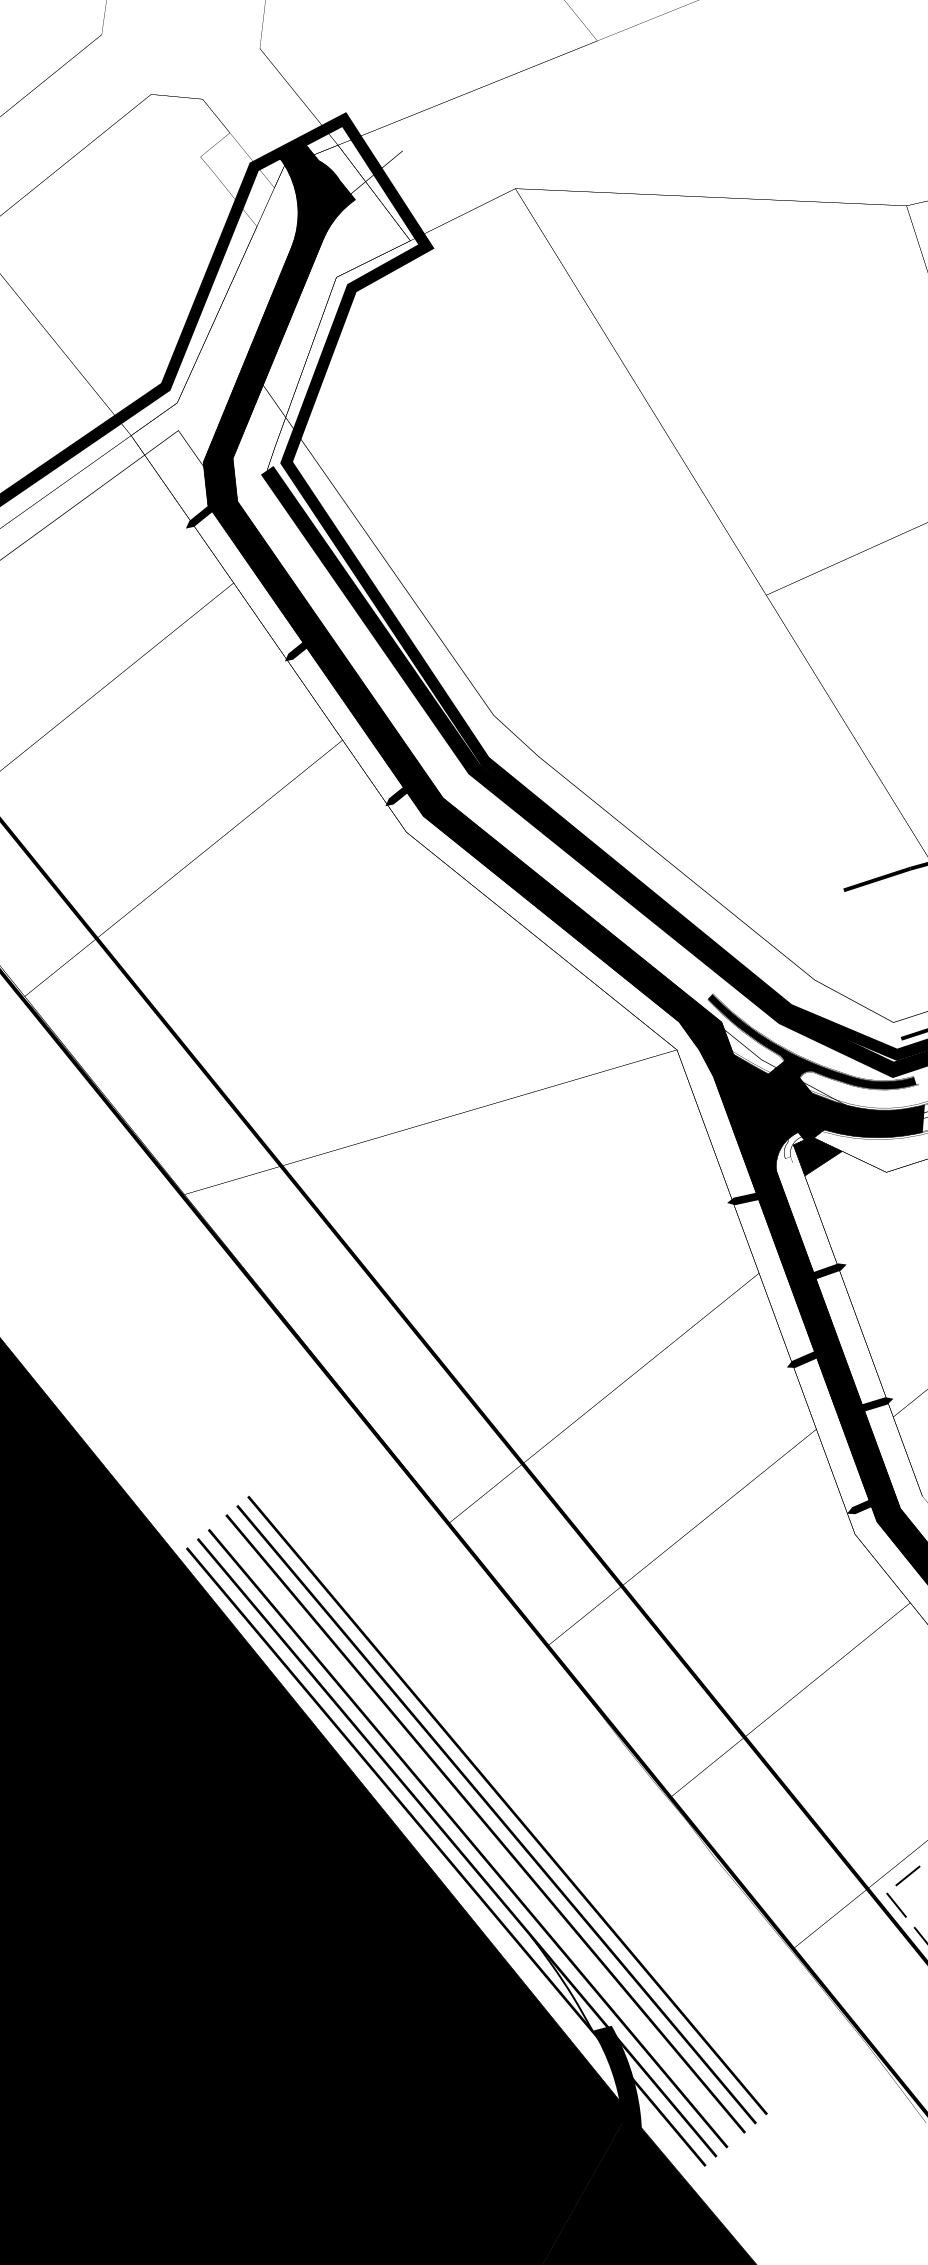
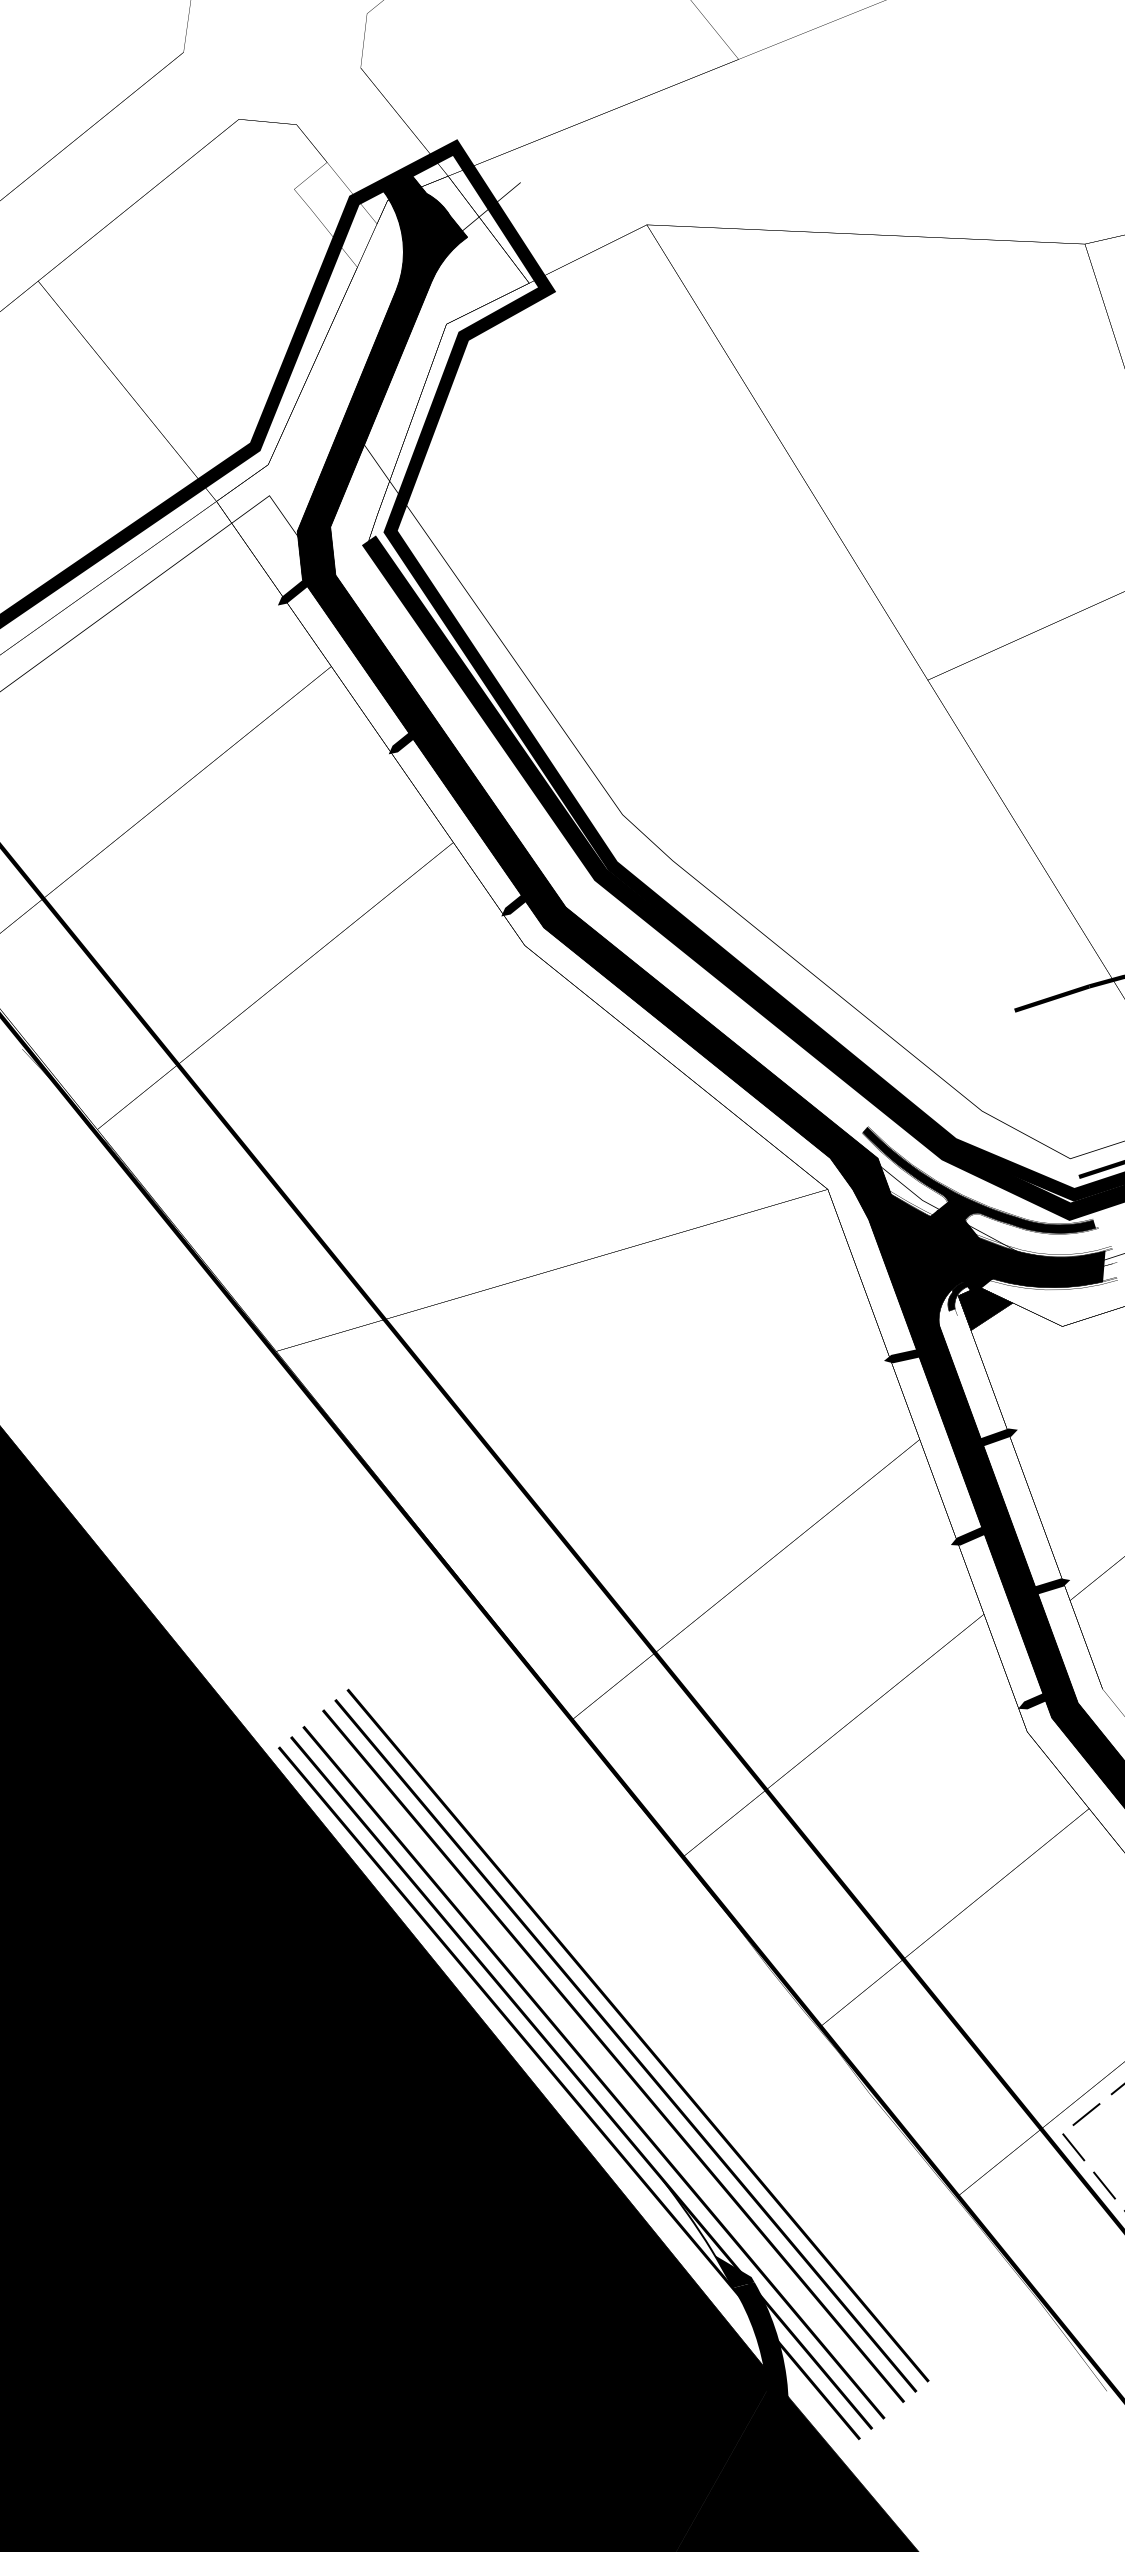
fill: (793, 1144) -> (958, 1295), added
fill: (593, 2016) -> (734, 2271), added

